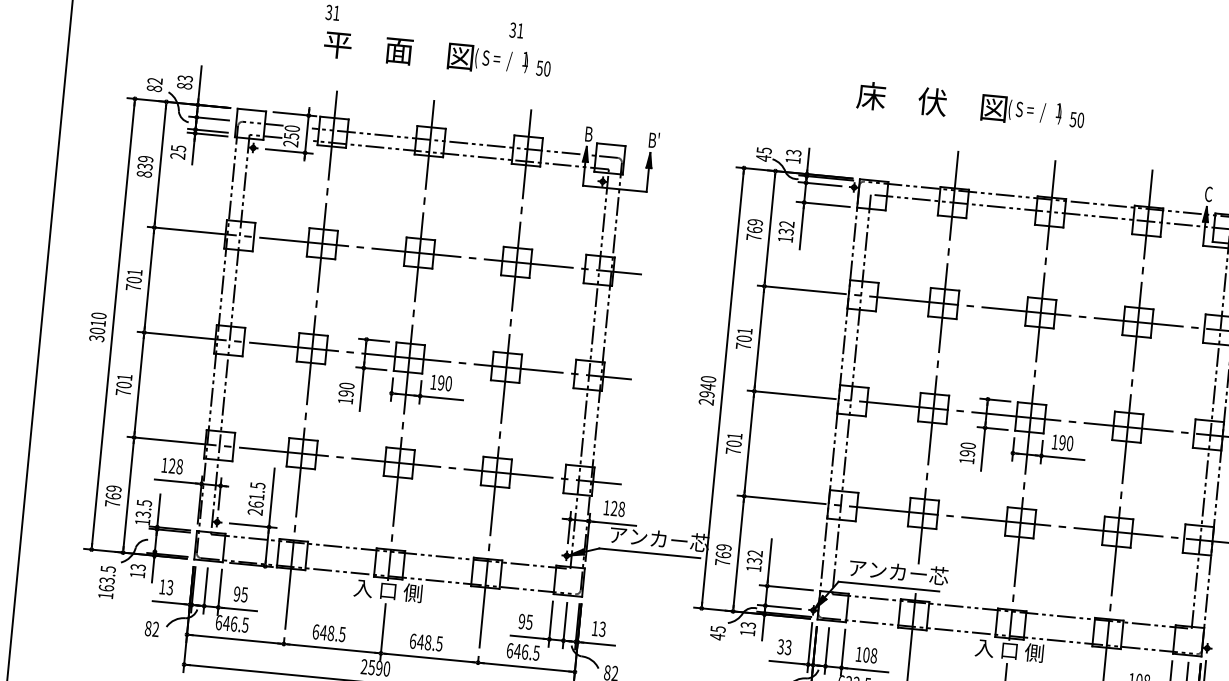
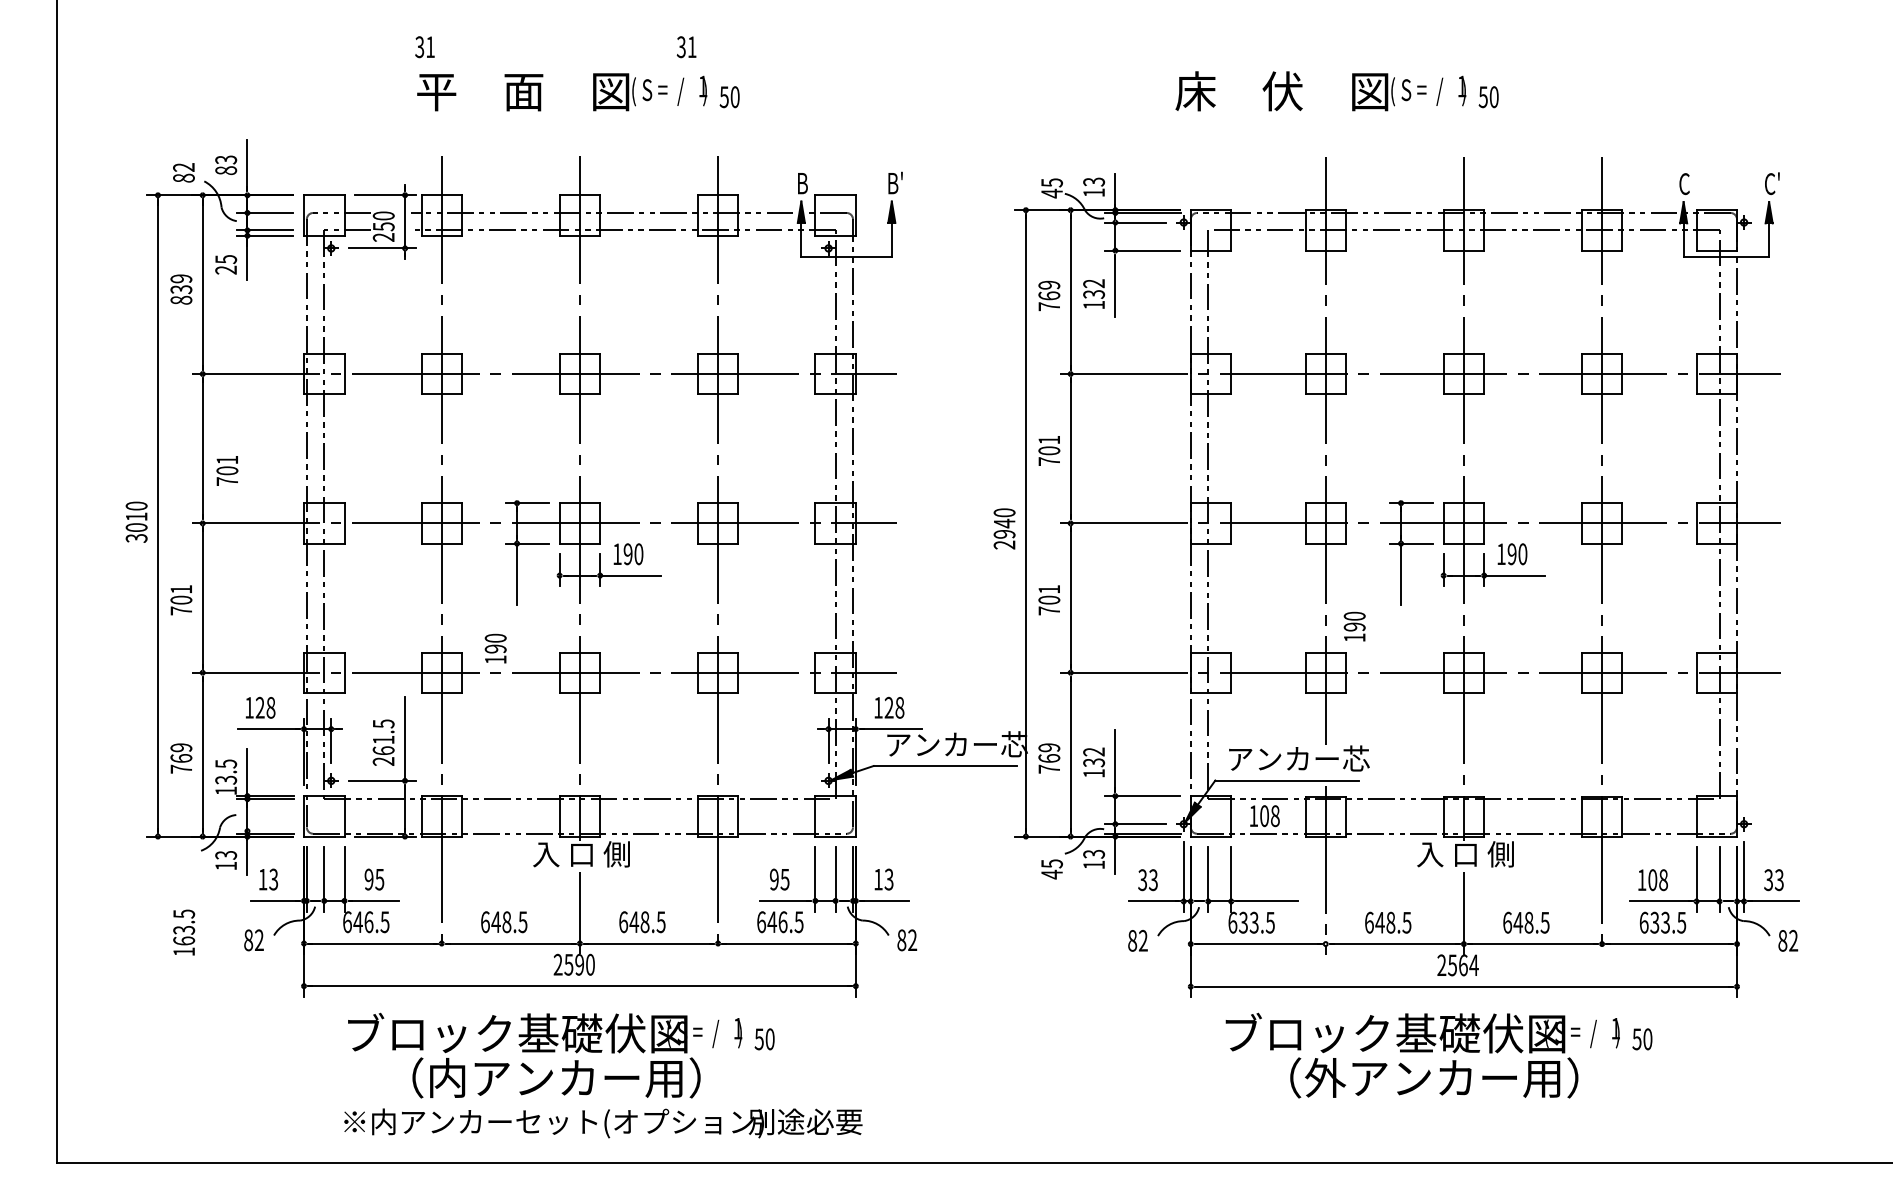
text: (134, 279) -> (227, 470), moved
text: (346, 393) -> (495, 648), moved
text: (967, 453) -> (1354, 626), moved
text: (107, 582) -> (184, 932), moved
text: (866, 655) -> (1264, 816), moved

